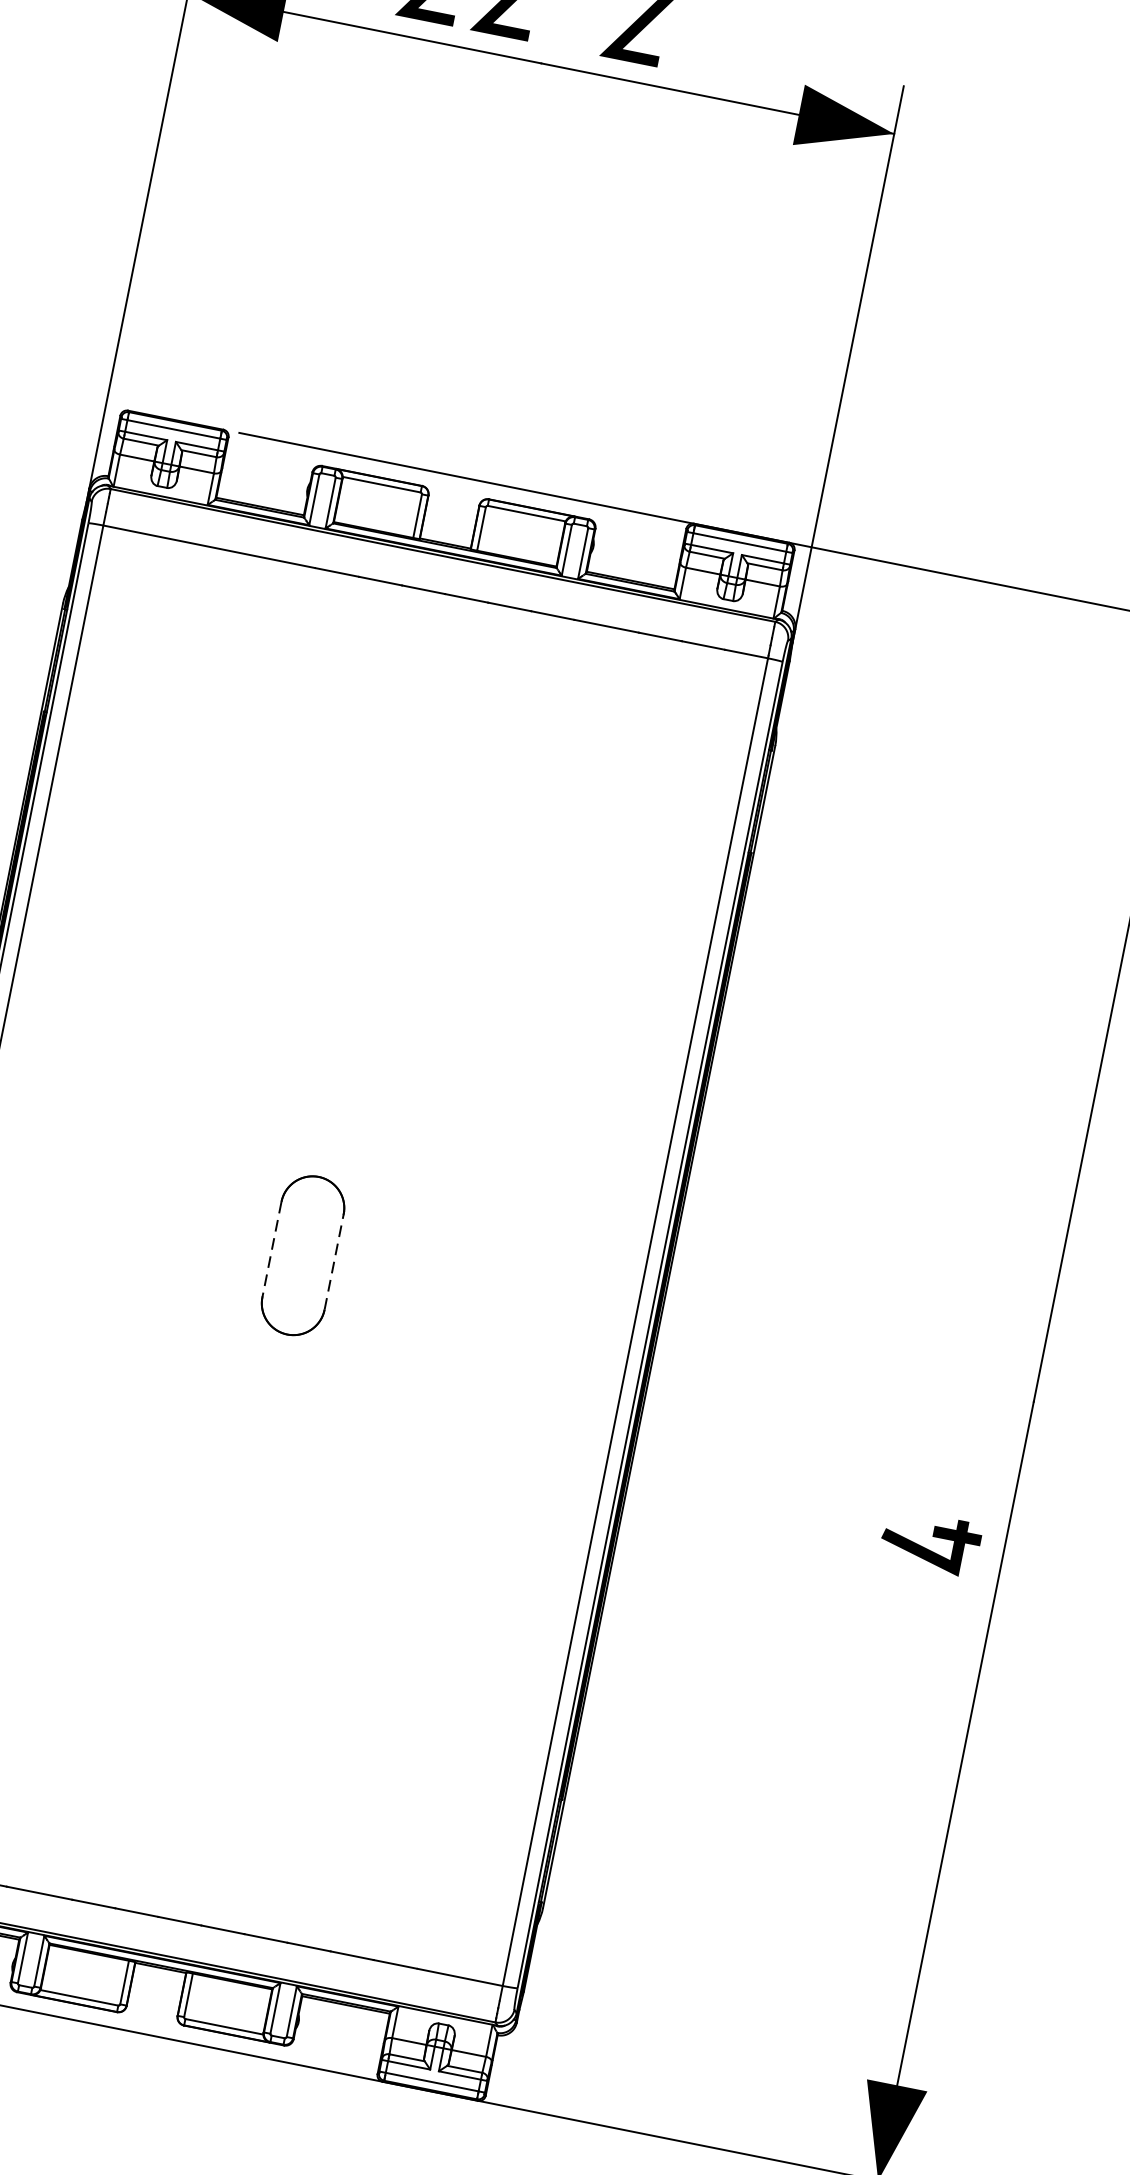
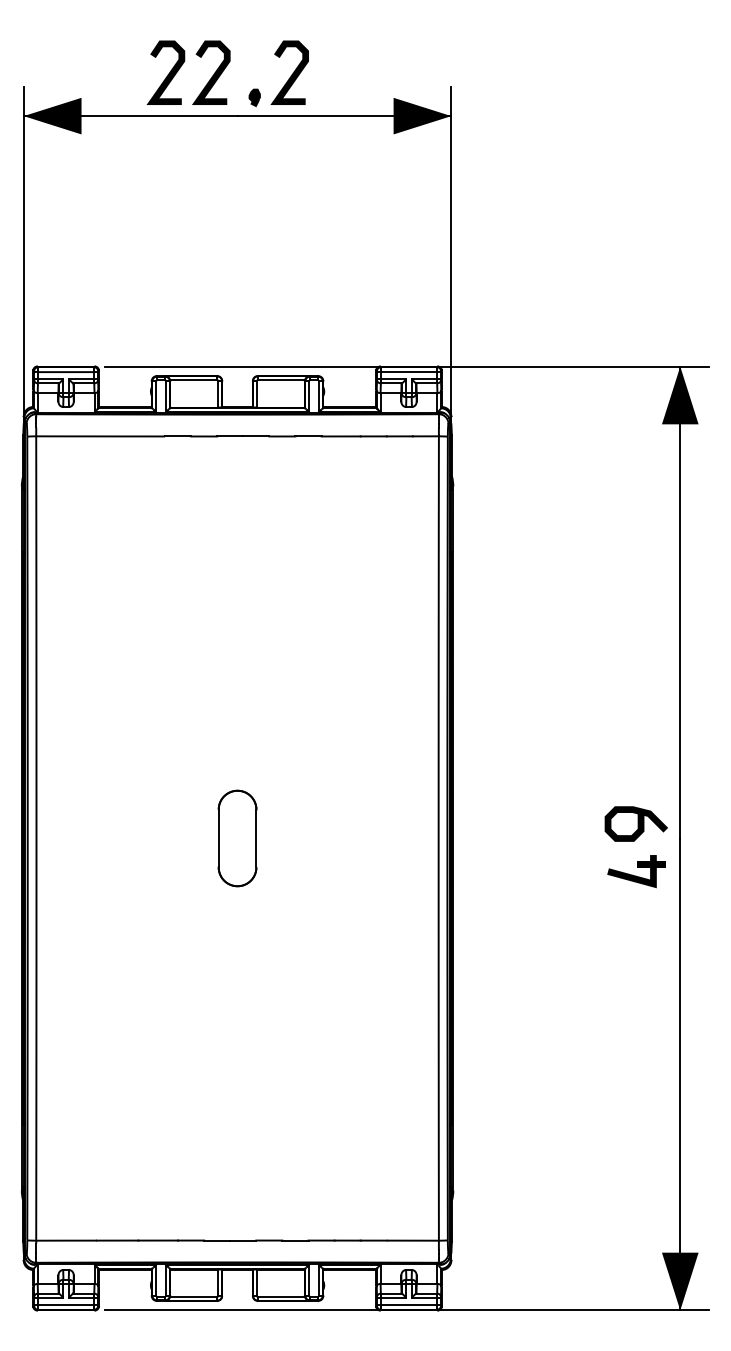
part: (575, 38) -> (254, 97), added
line: (271, 1249) -> (218, 838), dashed -> solid
line: (334, 1261) -> (256, 838), dashed -> solid
curve: (968, 1362) -> (637, 823), added
part: (930, 1542) -> (636, 871), moved

